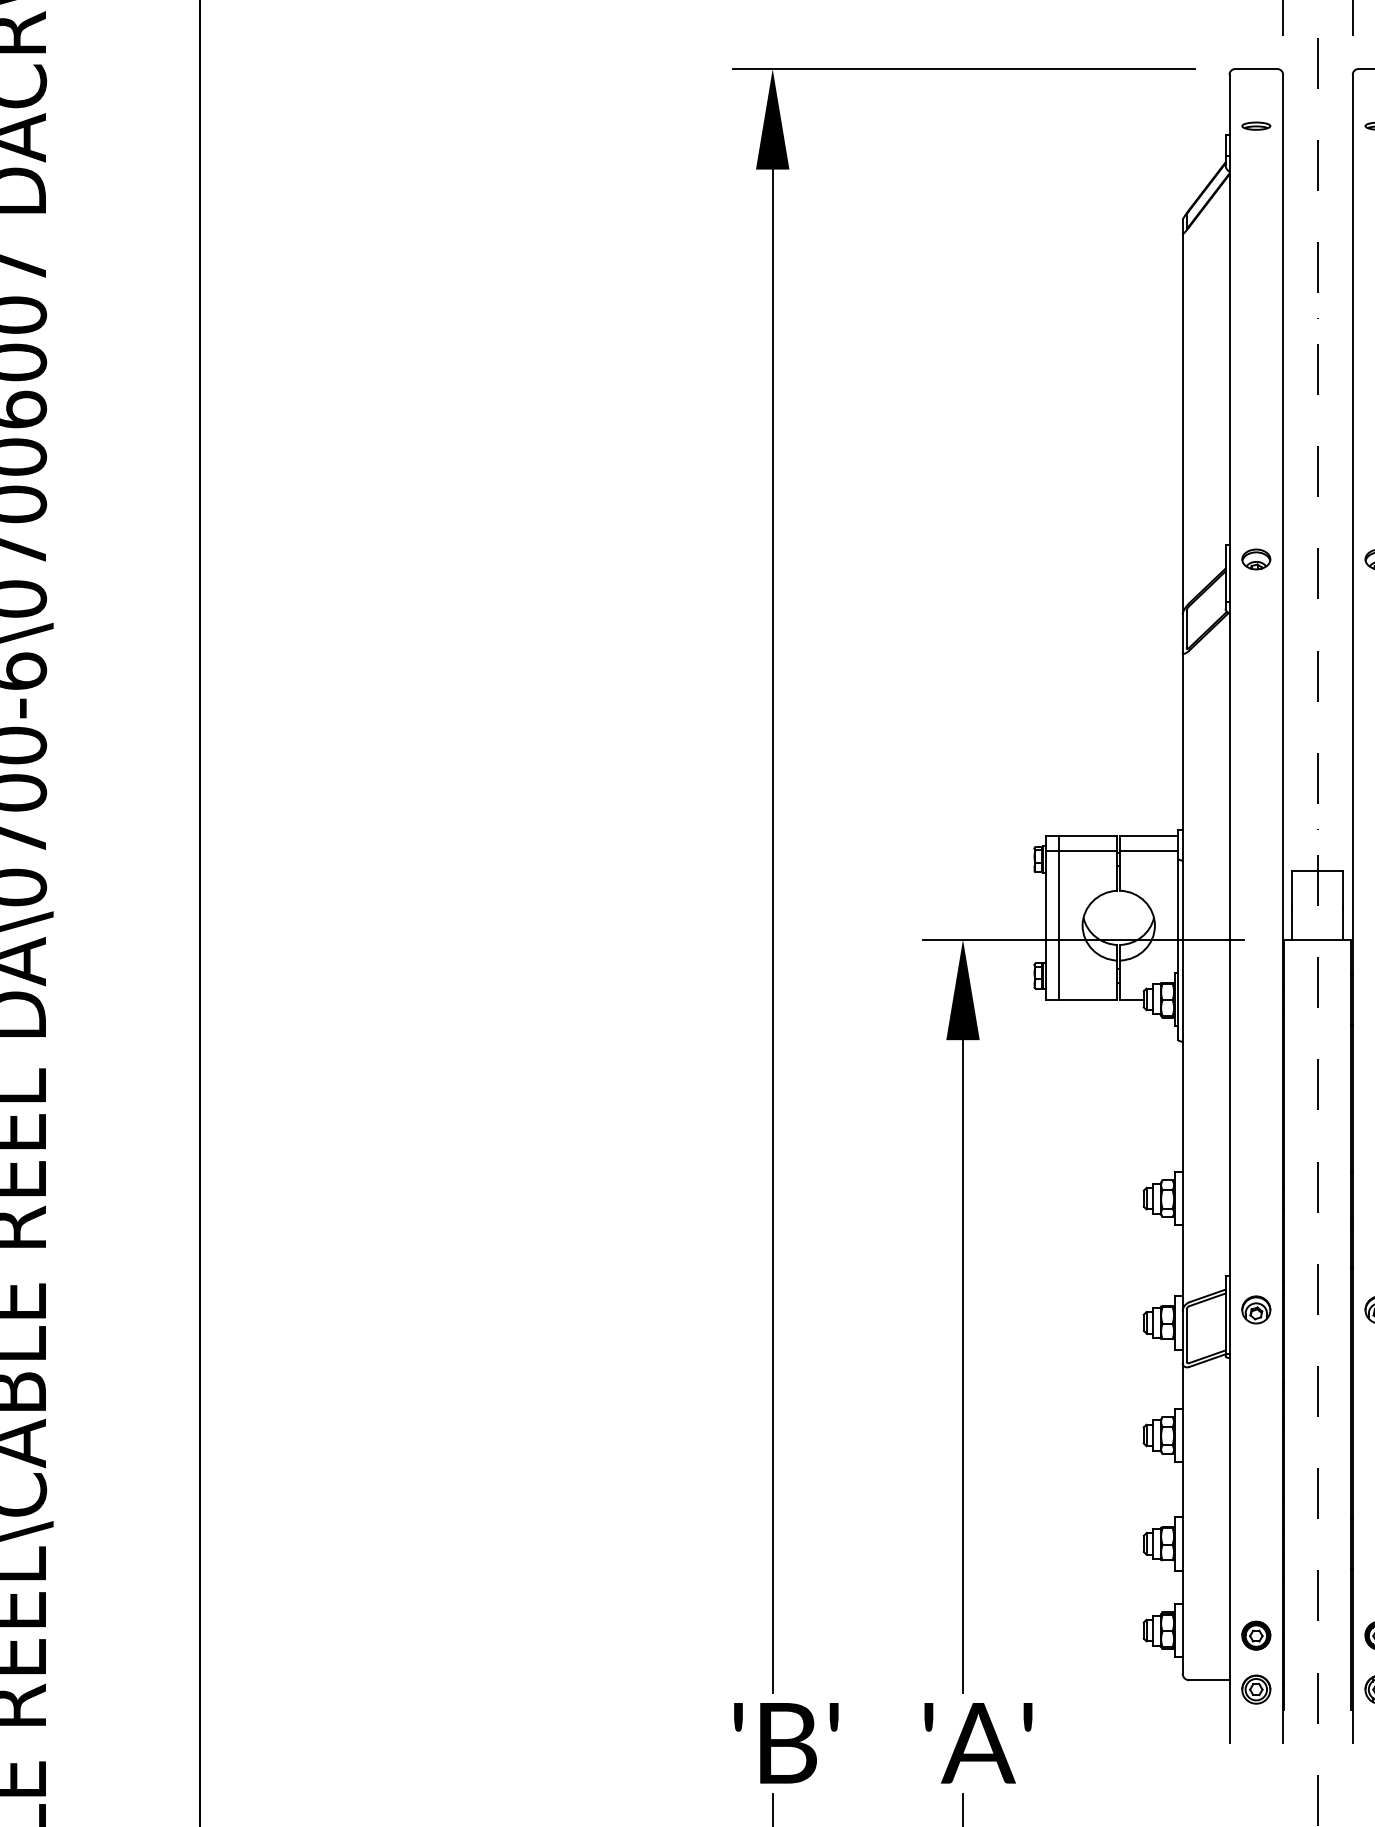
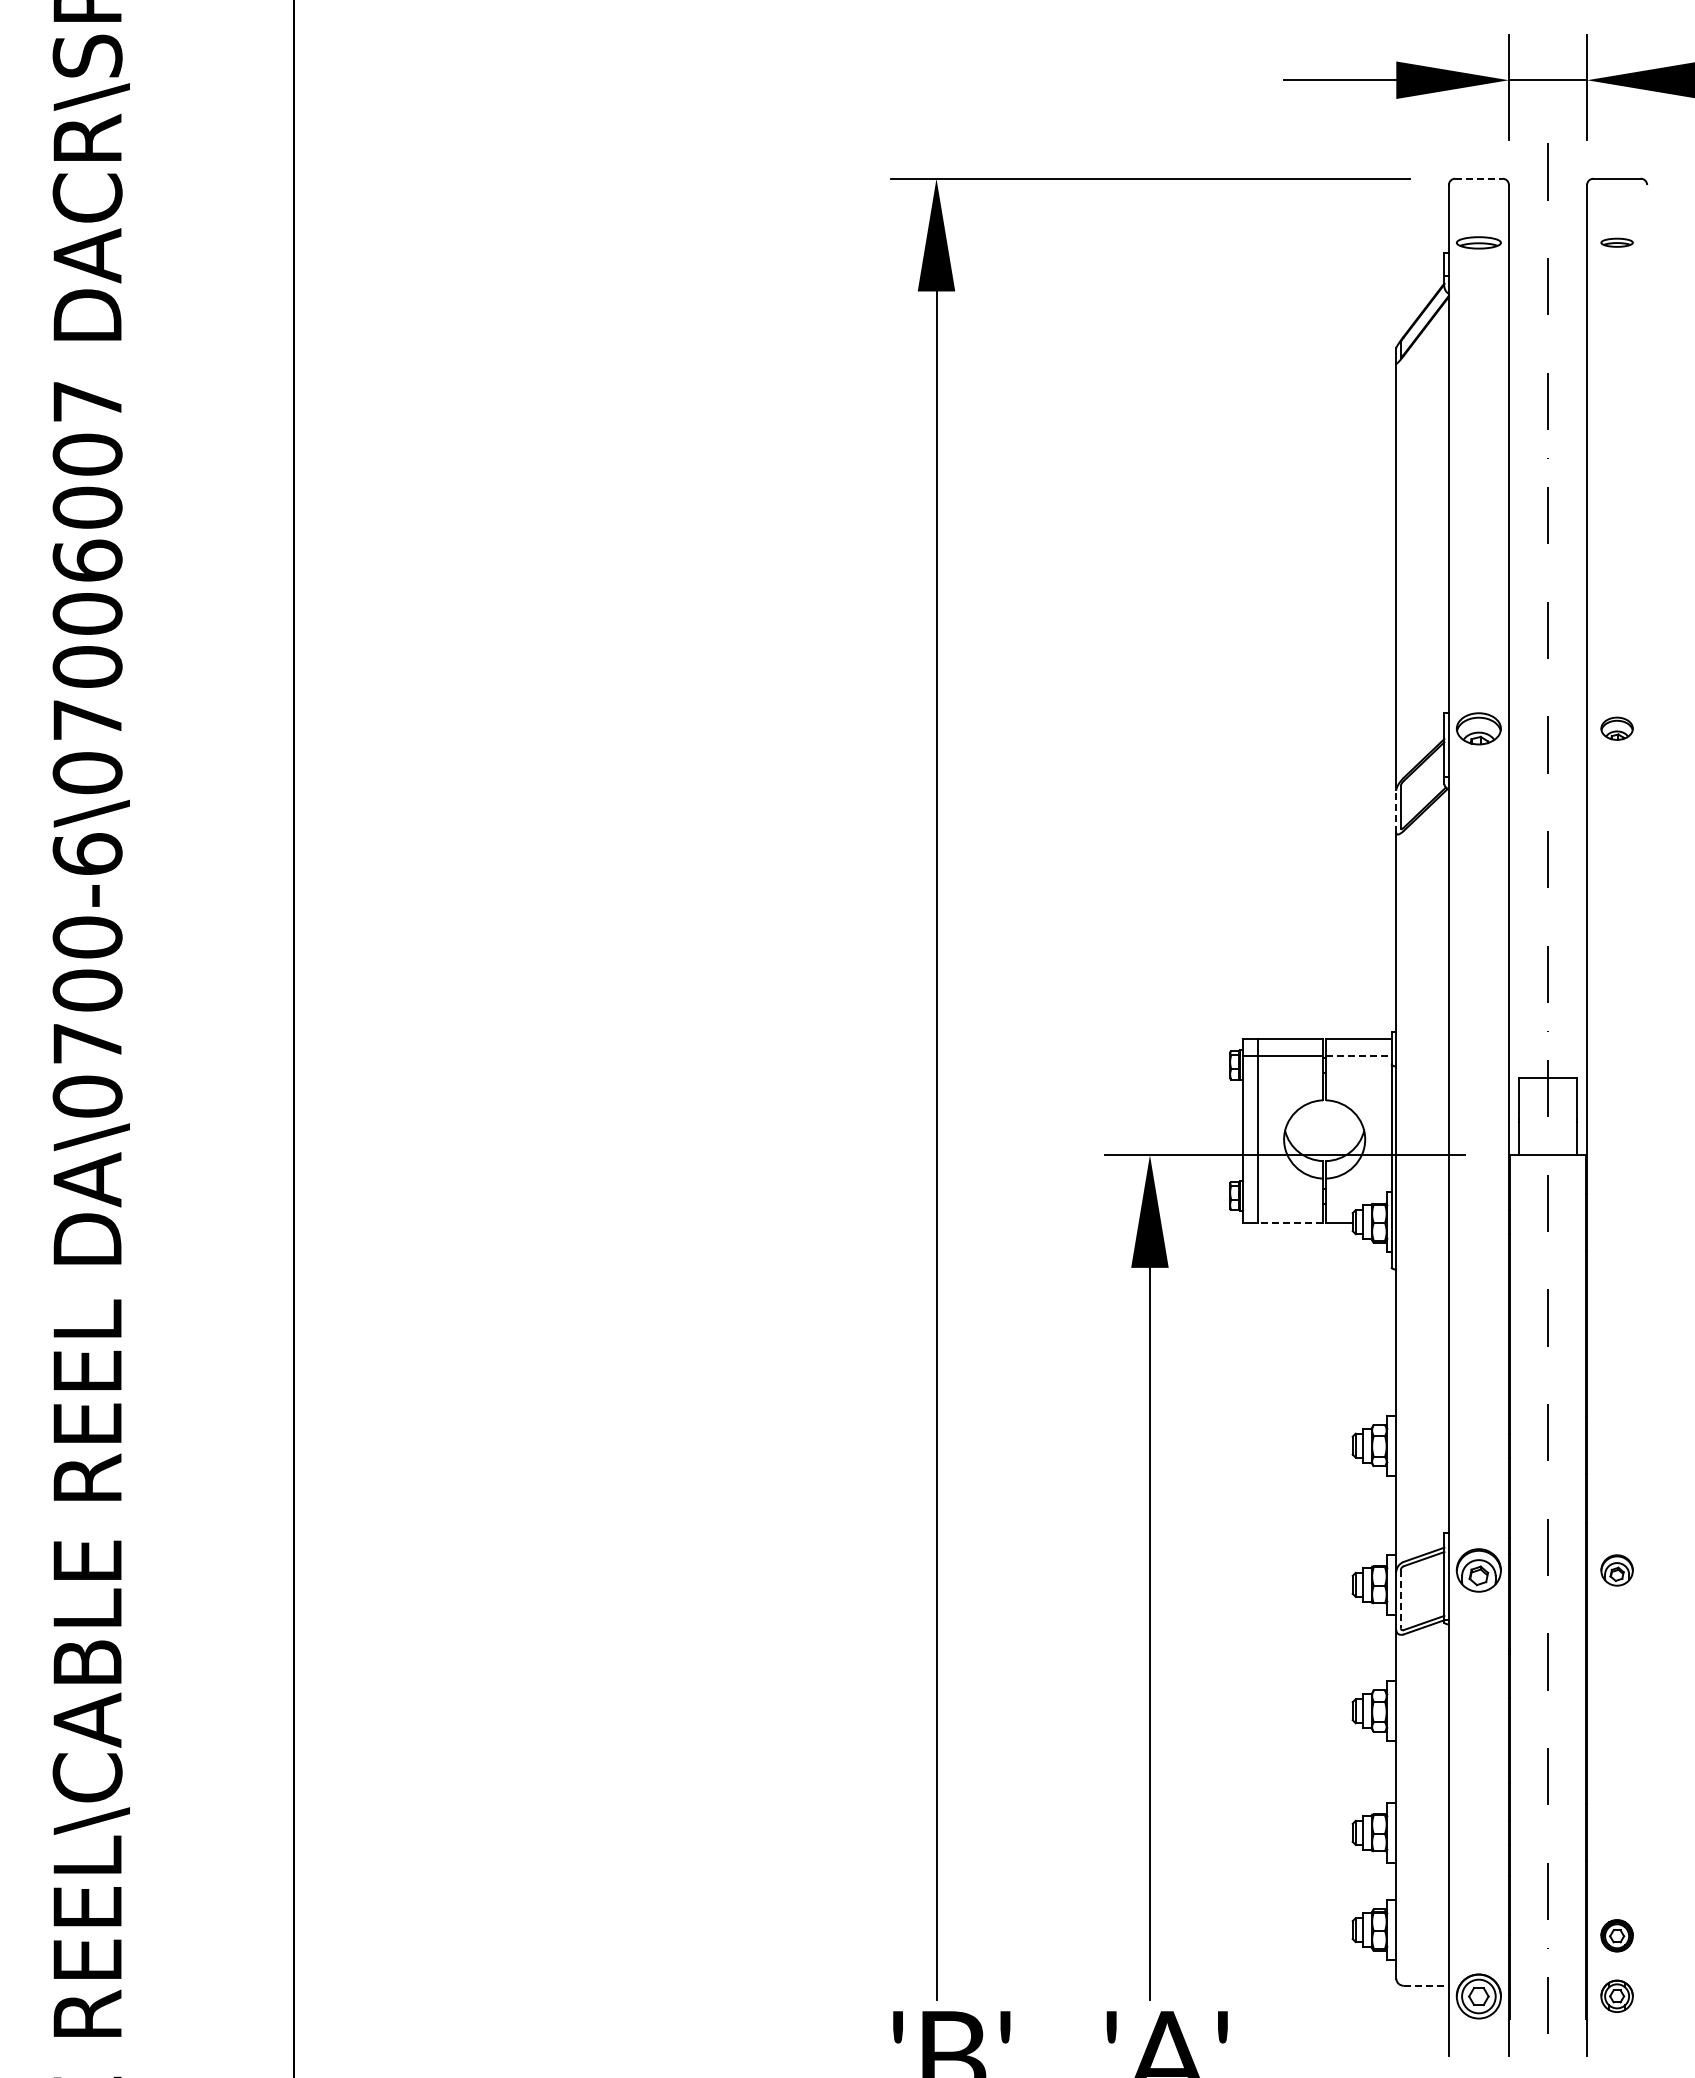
line: (1255, 68) -> (1478, 178), solid -> dashed
part: (1255, 125) -> (1478, 242), size x1.4
part: (1255, 559) -> (1478, 728), size x1.4
line: (1182, 633) -> (1396, 811), solid -> dashed
line: (1148, 851) -> (1358, 1056), solid -> dashed
line: (1088, 999) -> (1290, 1222), solid -> dashed
part: (1255, 1309) -> (1478, 1570), size x1.4
line: (1186, 1335) -> (1400, 1599), solid -> dashed
part: (1255, 1635) -> (1478, 1935), removed
line: (1209, 1679) -> (1426, 1985), solid -> dashed
part: (1255, 1688) -> (1478, 1995), size x1.4

